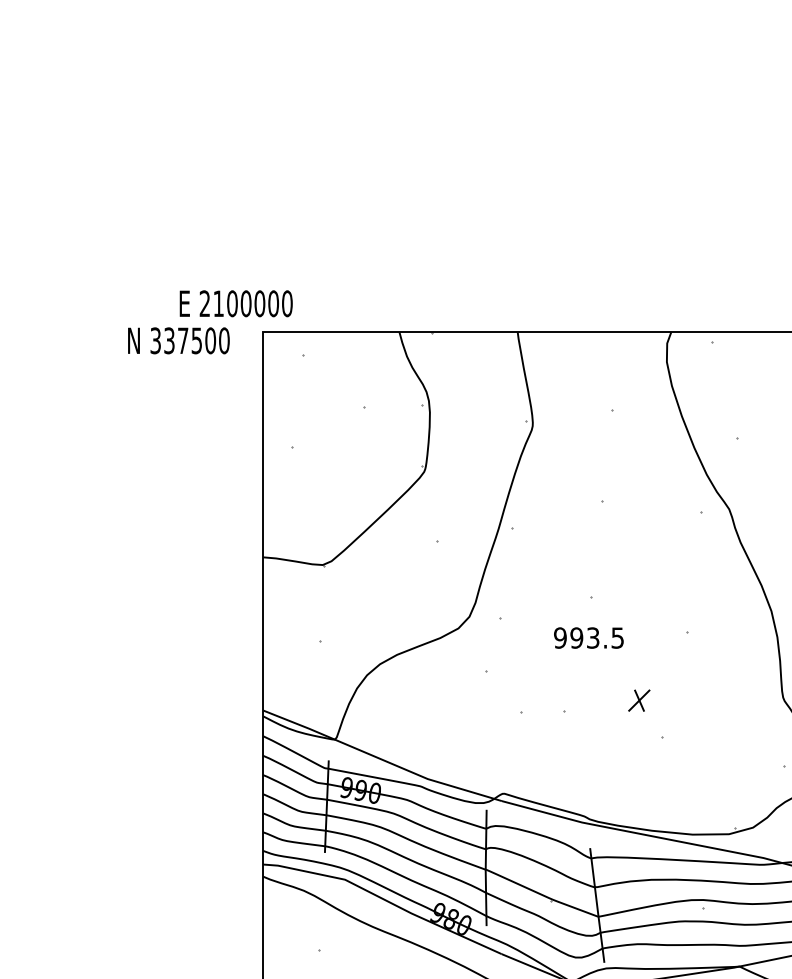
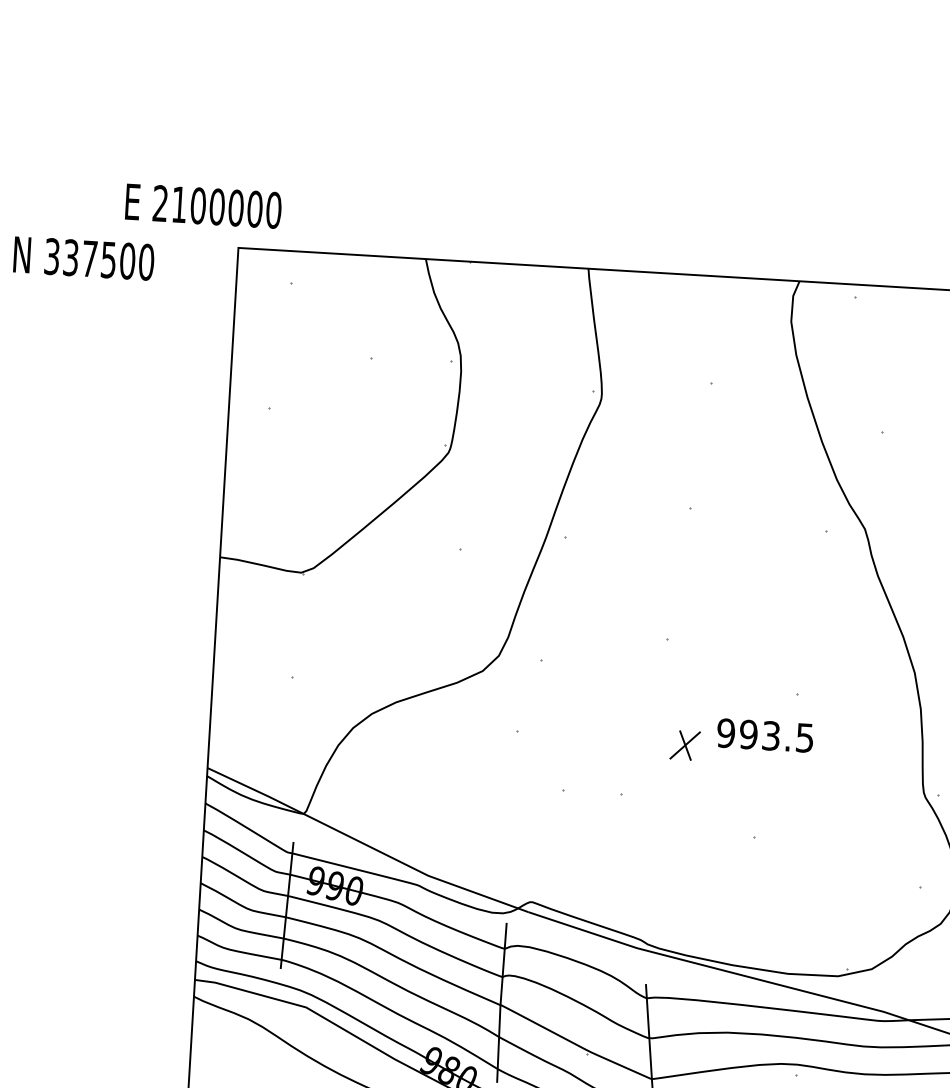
text: (178, 340) -> (83, 258), moved
text: (588, 637) -> (764, 734), moved
part: (639, 700) -> (685, 745), moved

